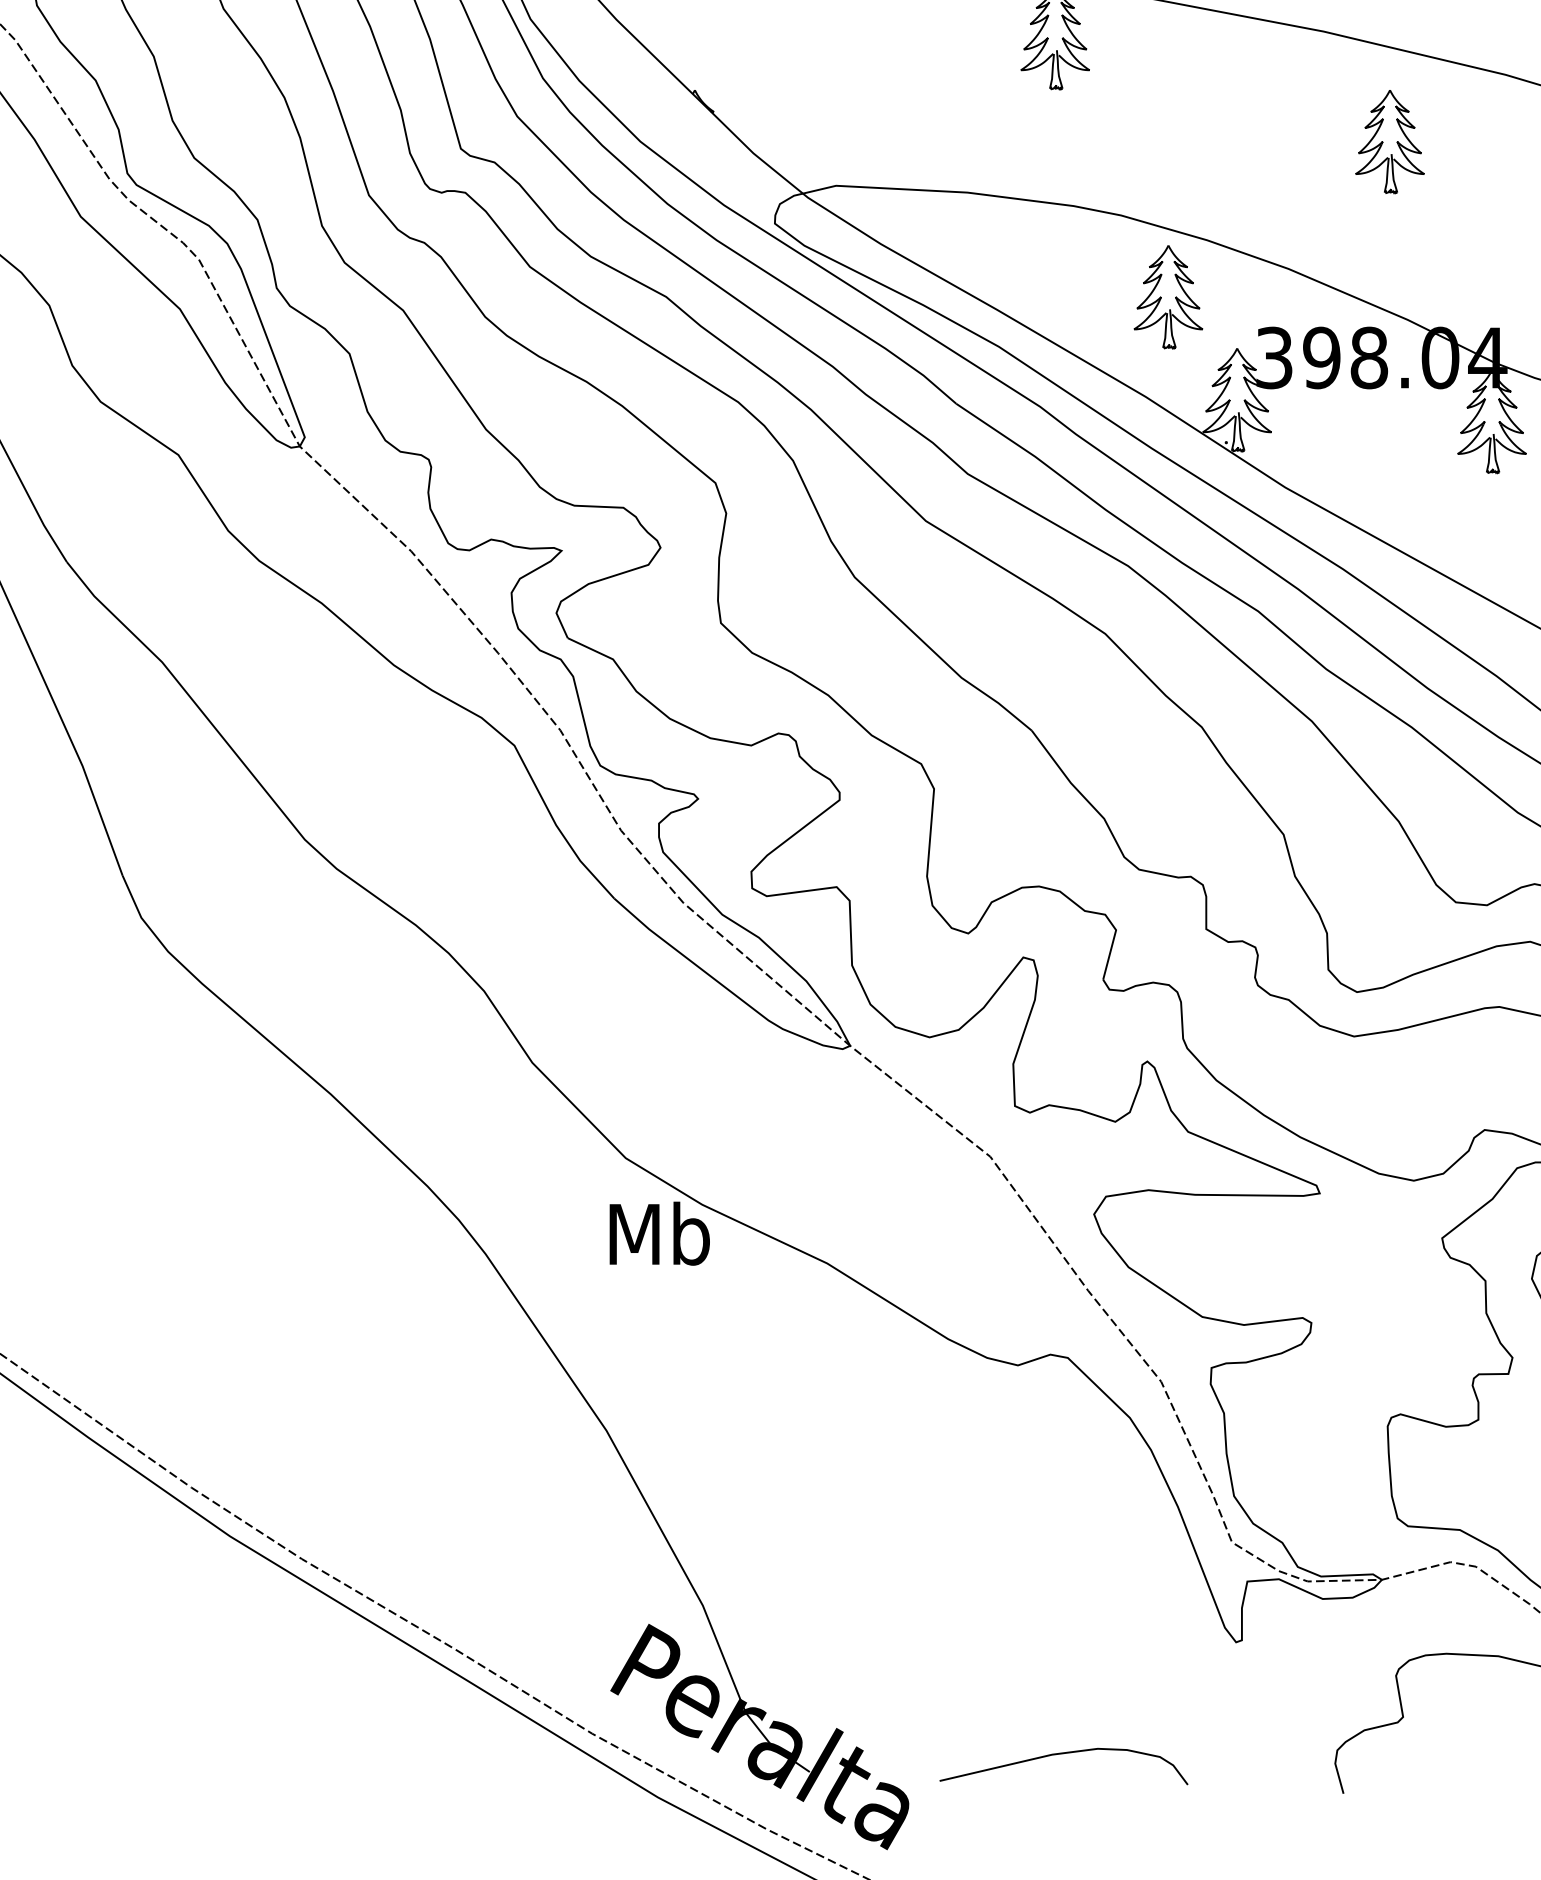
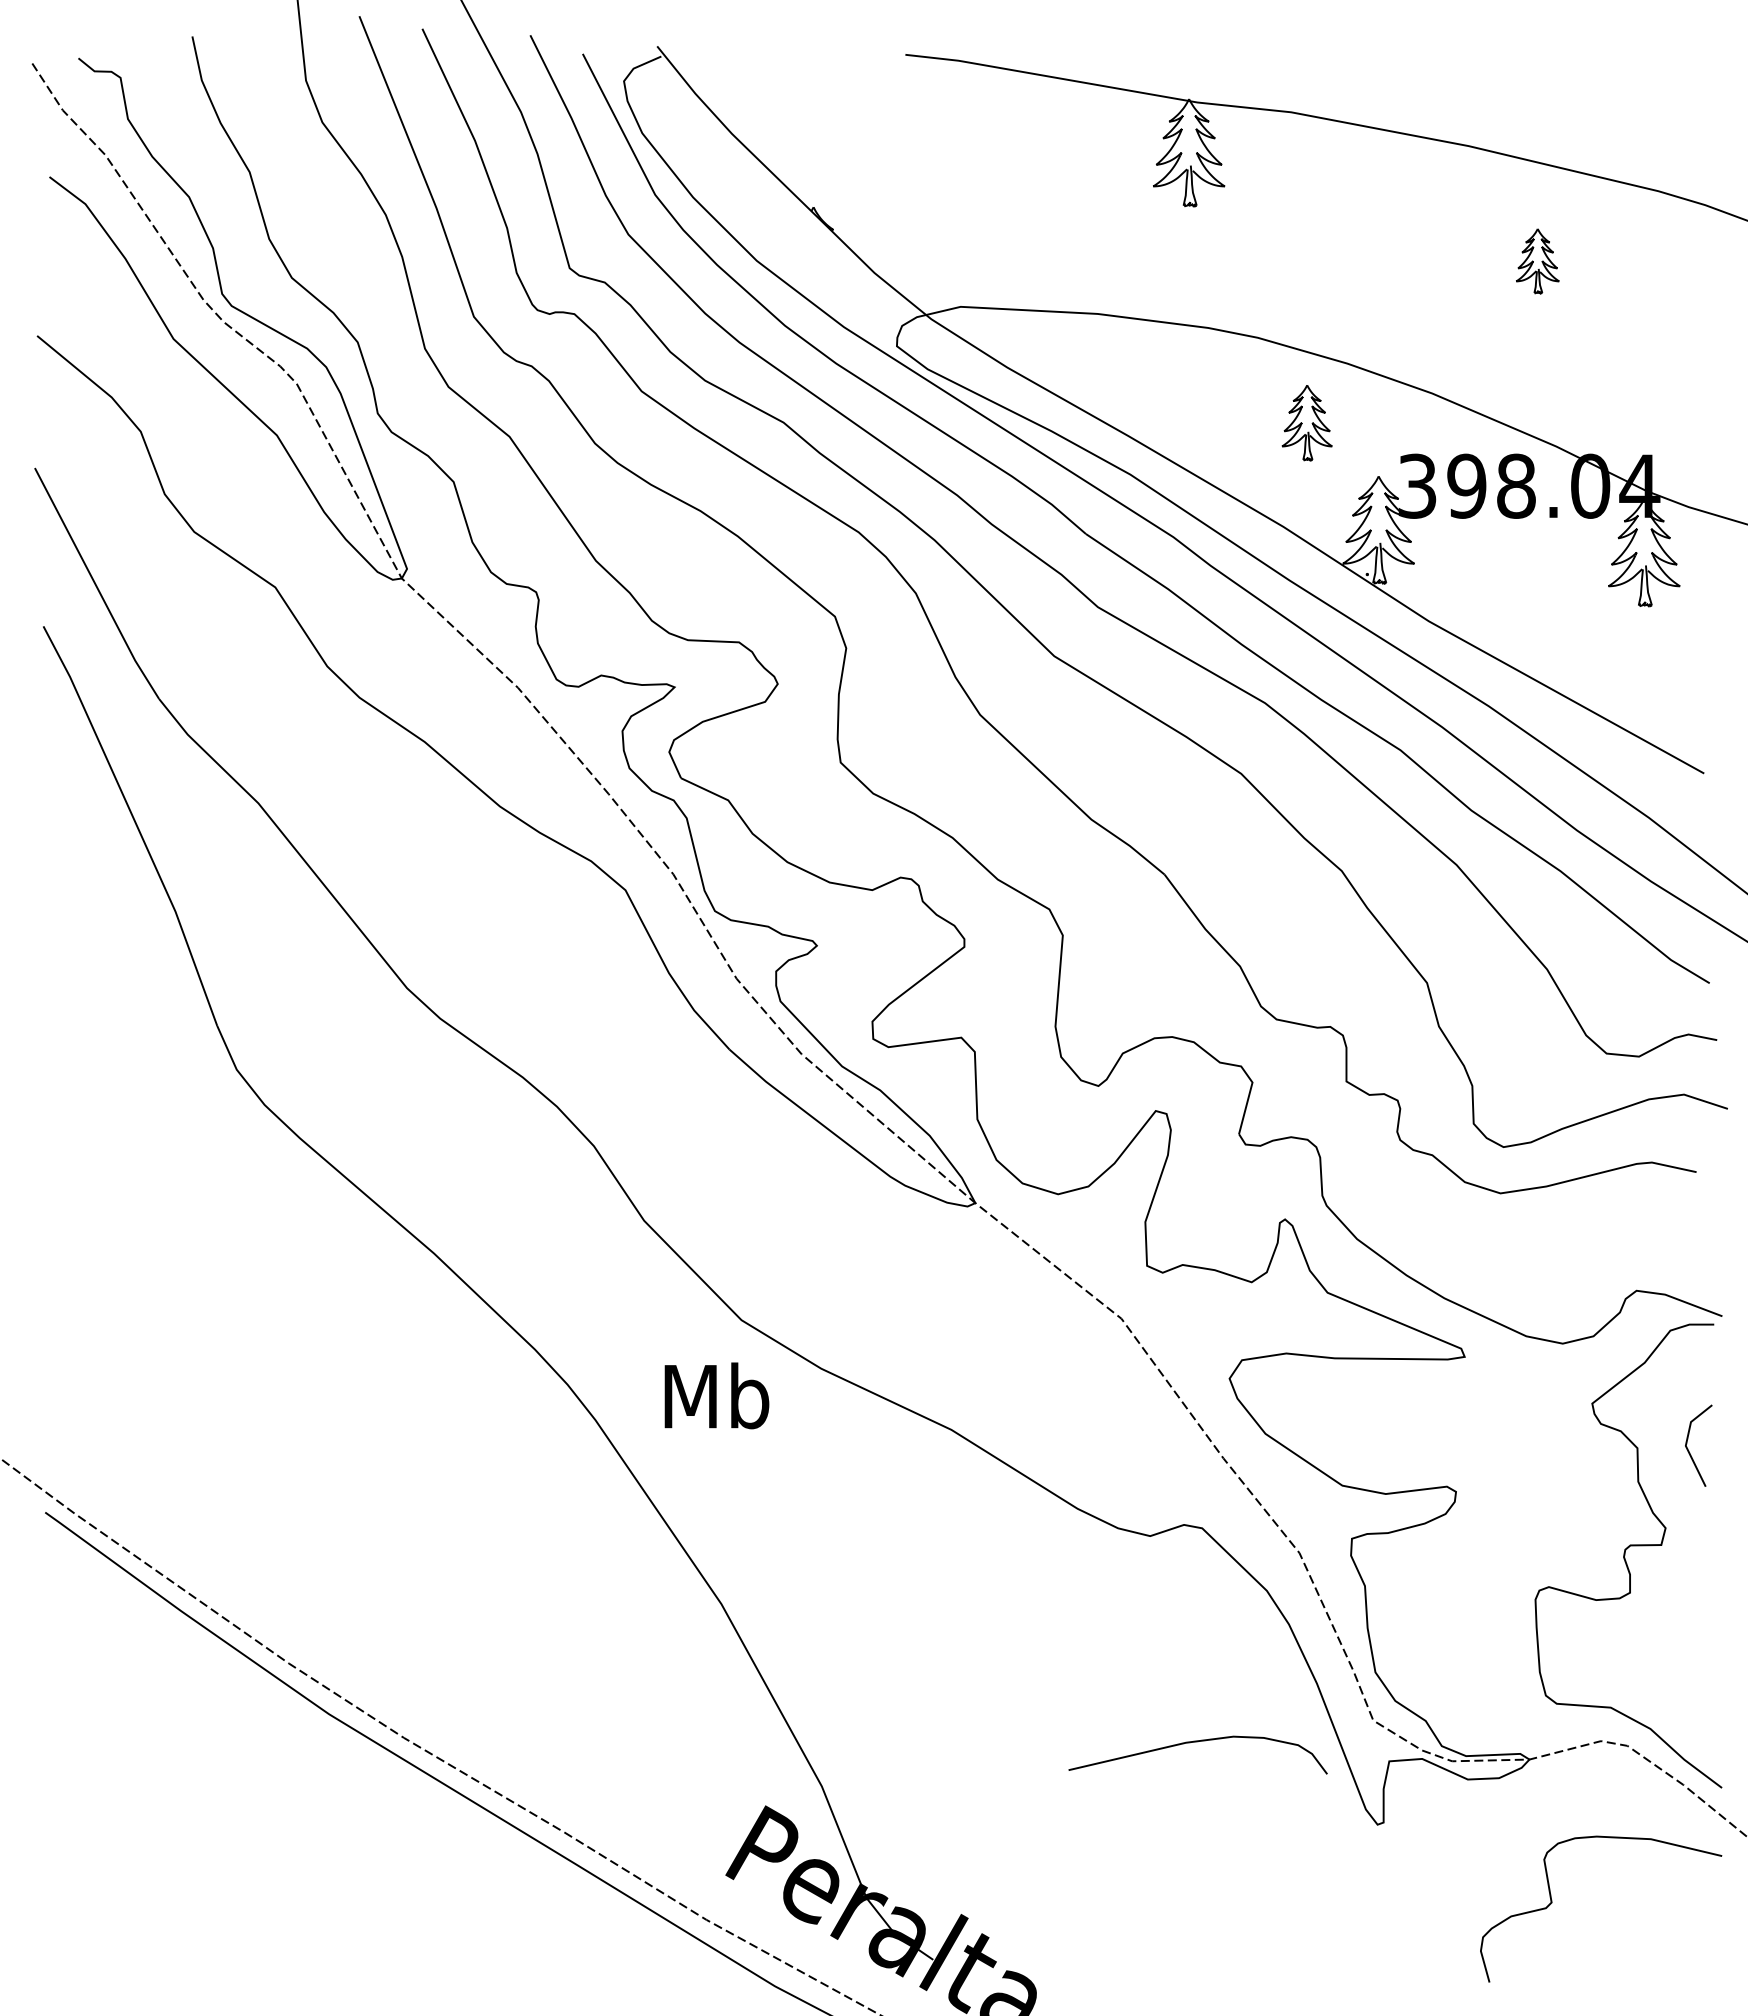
part: (1389, 142) -> (1537, 261), size x0.6
part: (1168, 296) -> (1307, 422), size x0.7
text: (659, 1233) -> (716, 1395), moved
curve: (1063, 1754) -> (1197, 1742), moved

